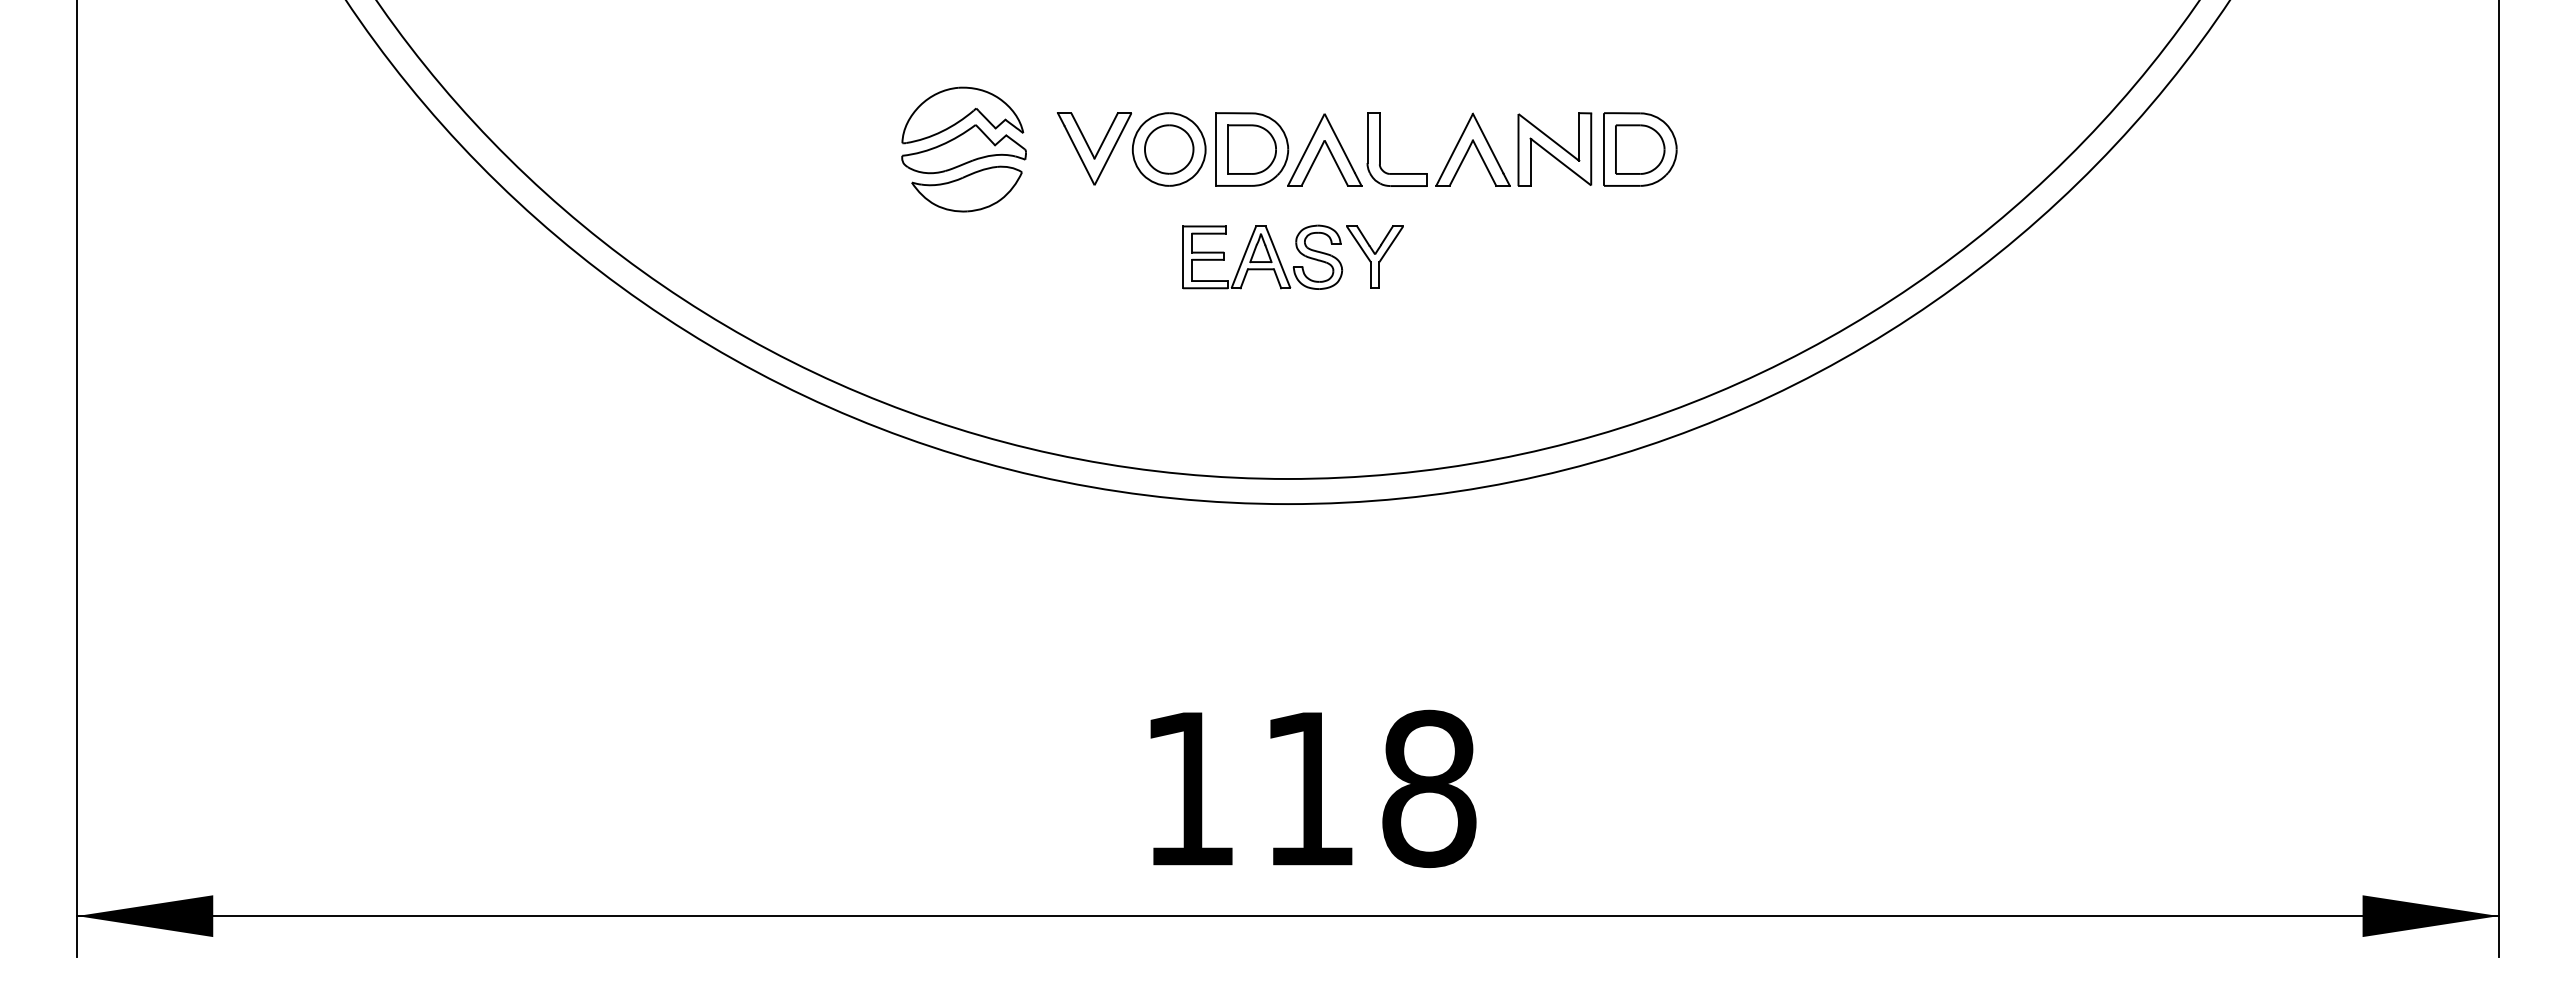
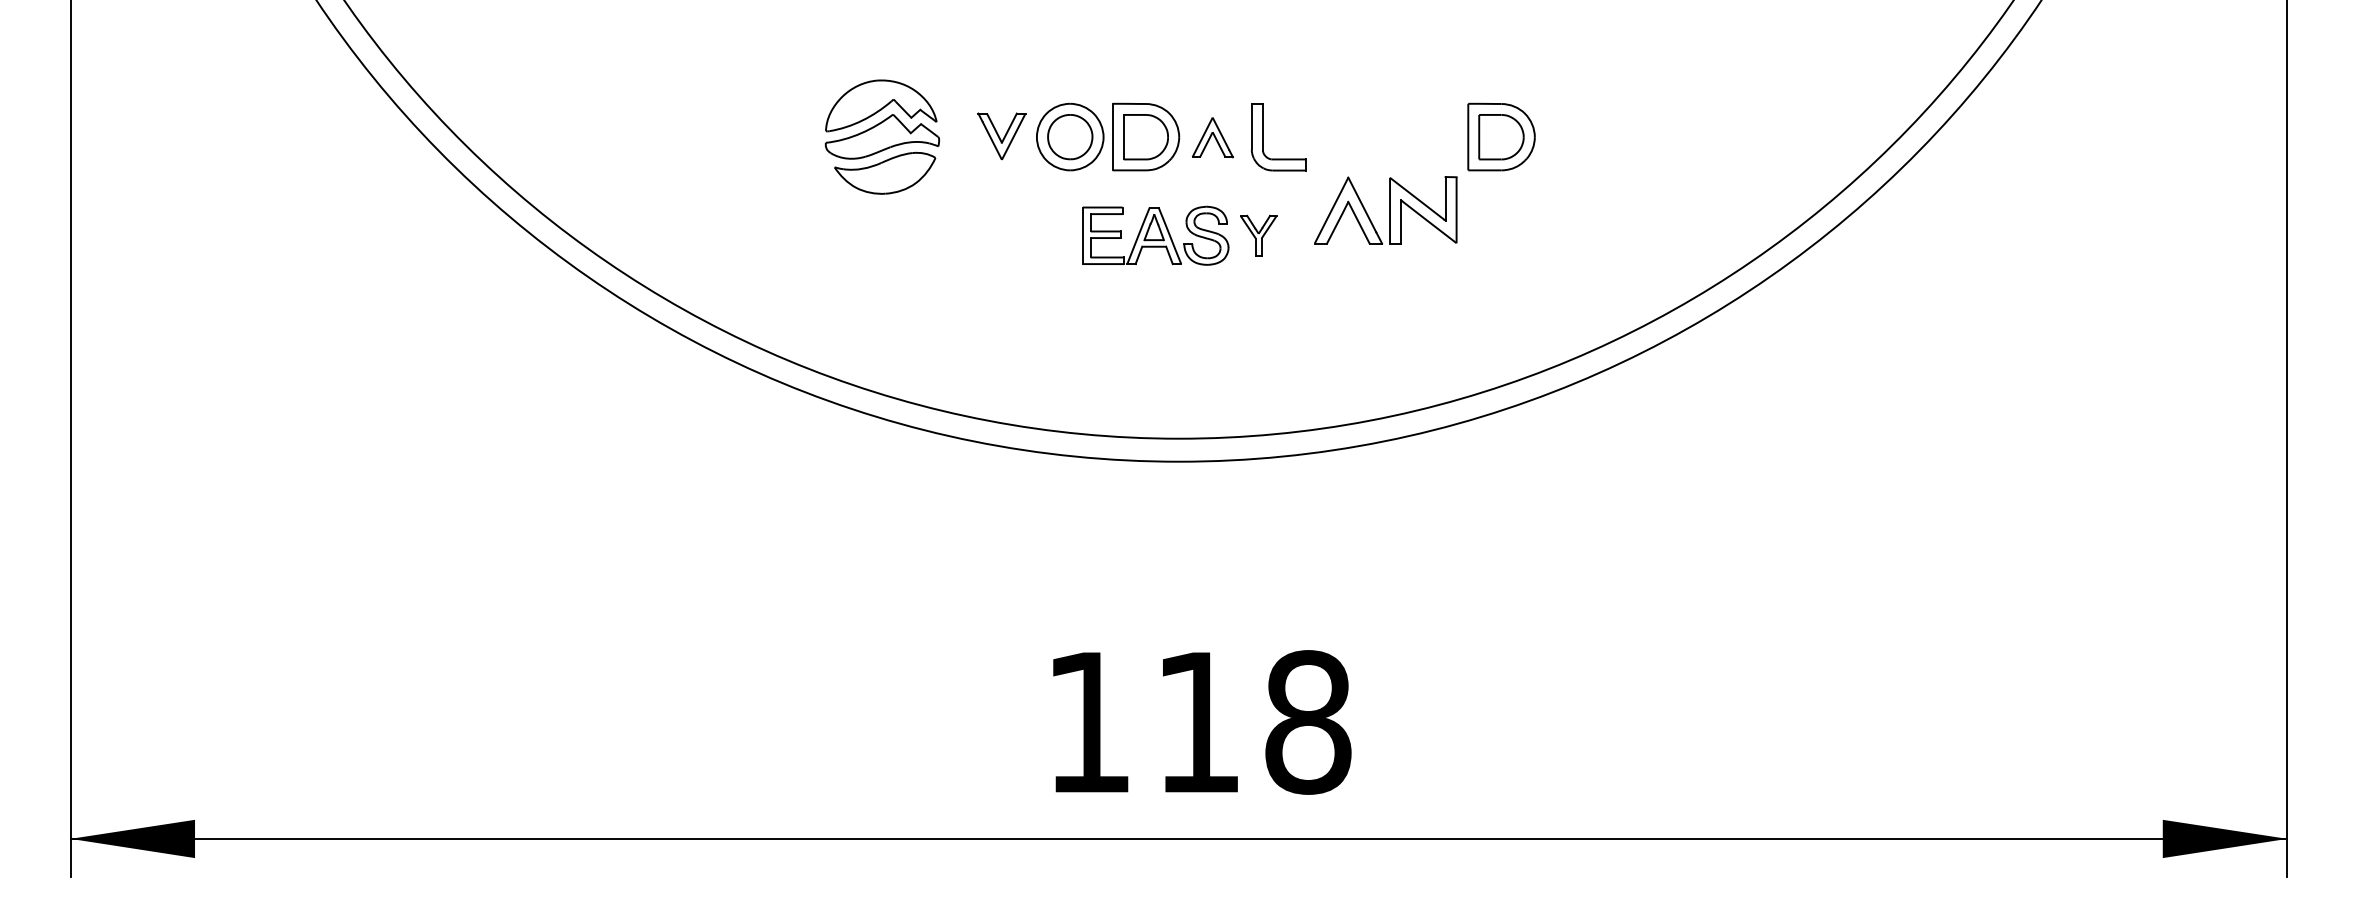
part: (1094, 148) -> (1001, 136), size x0.7
part: (1324, 149) -> (1212, 137), size x0.6
part: (1513, 149) -> (1385, 210), moved
part: (1374, 256) -> (1258, 235), size x0.7

